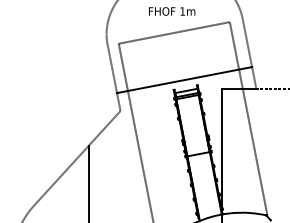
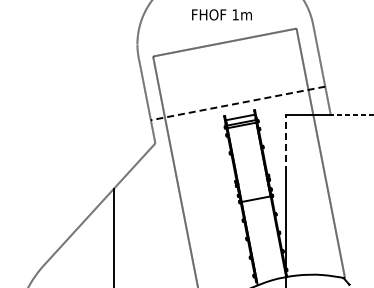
line: (184, 80) -> (238, 103), solid -> dashed
line: (221, 111) -> (285, 143), solid -> dashed

